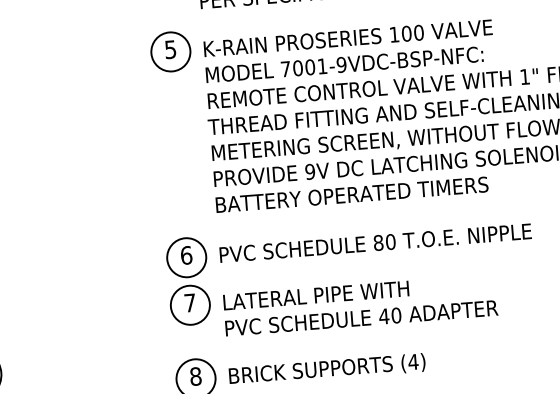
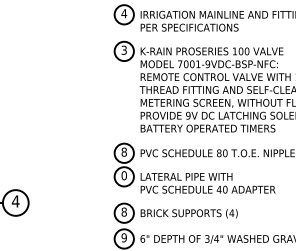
text: (169, 48) -> (123, 49), 5 -> 3
text: (184, 254) -> (123, 151), 6 -> 8
text: (188, 302) -> (123, 175), 7 -> 0

